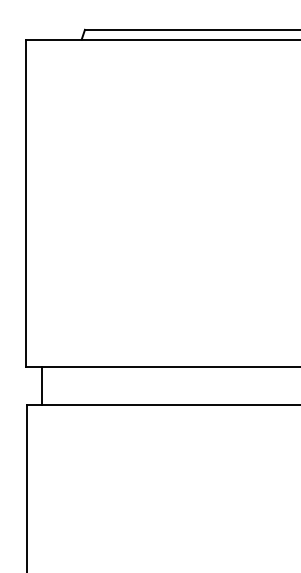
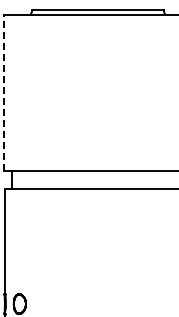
line: (26, 202) -> (4, 92), solid -> dashed

